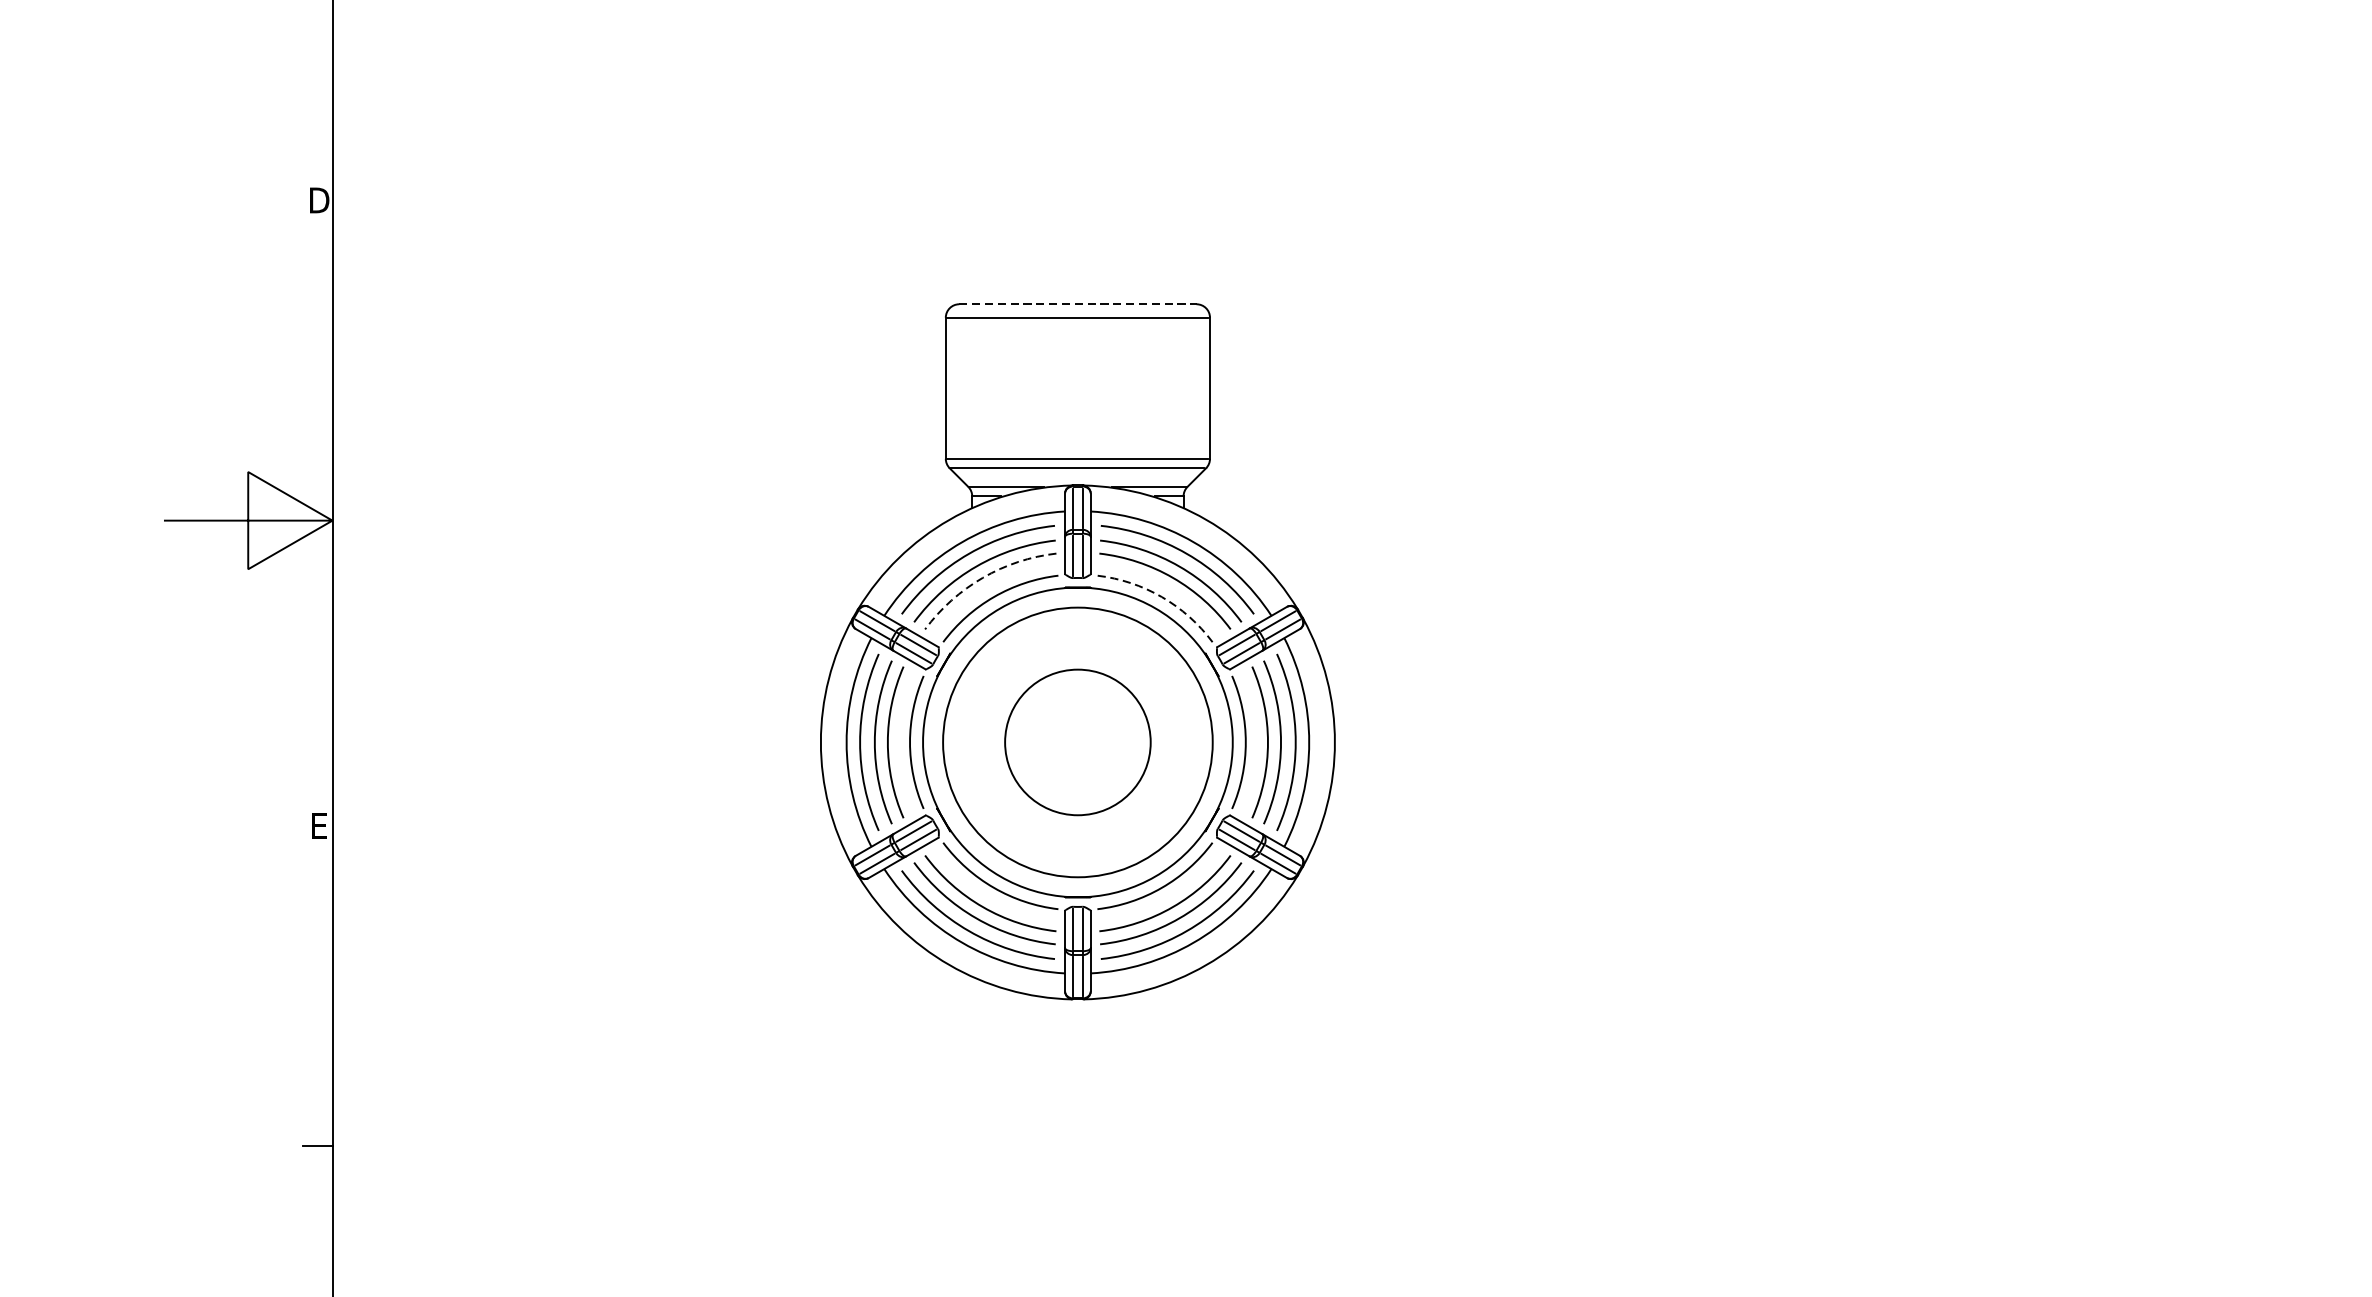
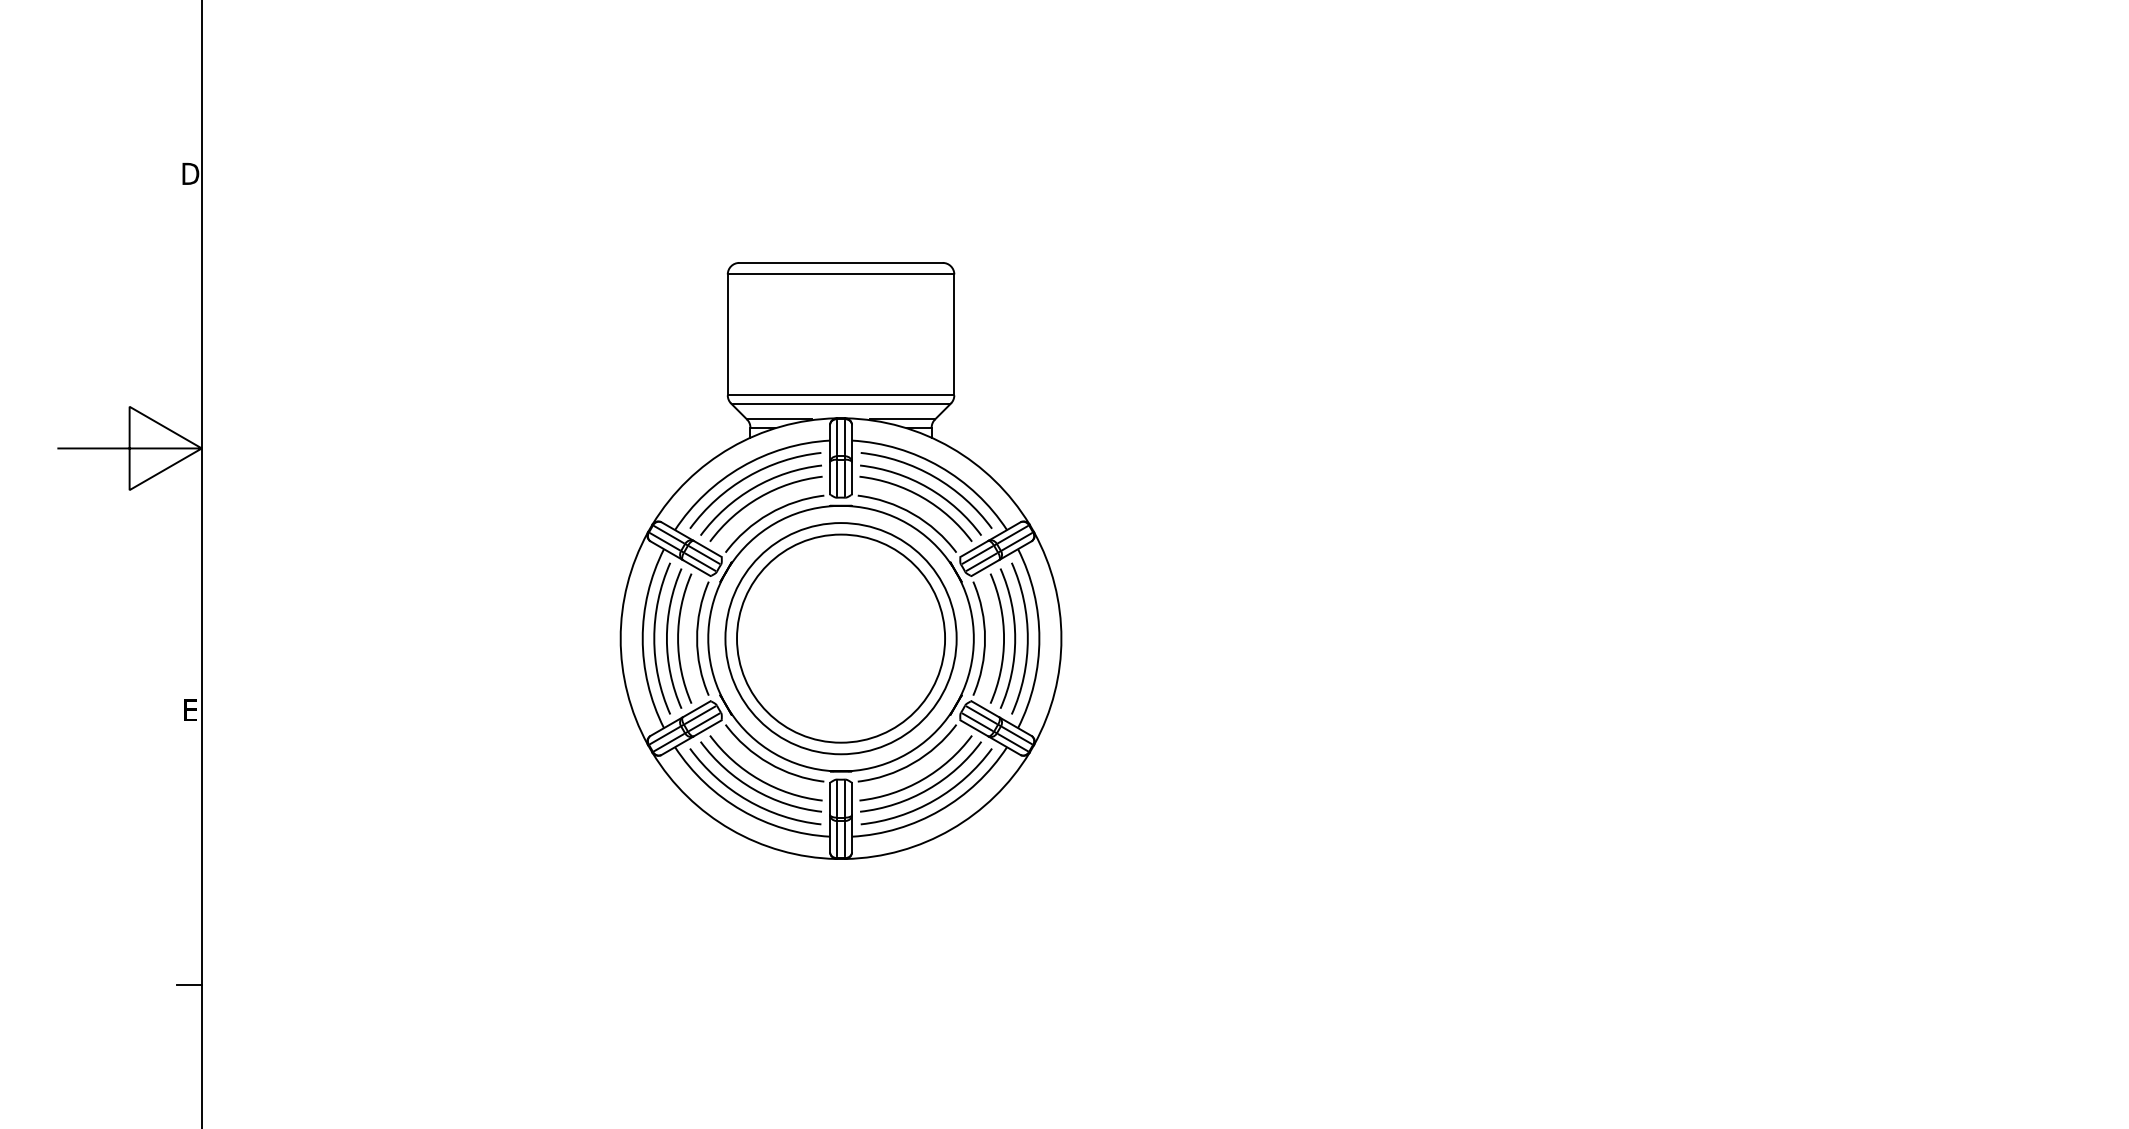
line: (1078, 303) -> (841, 262), dashed -> solid
arc: (982, 577) -> (759, 497), dashed -> solid
arc: (1162, 596) -> (913, 513), dashed -> solid
circle: (1078, 742) -> (841, 638), size x1.67

